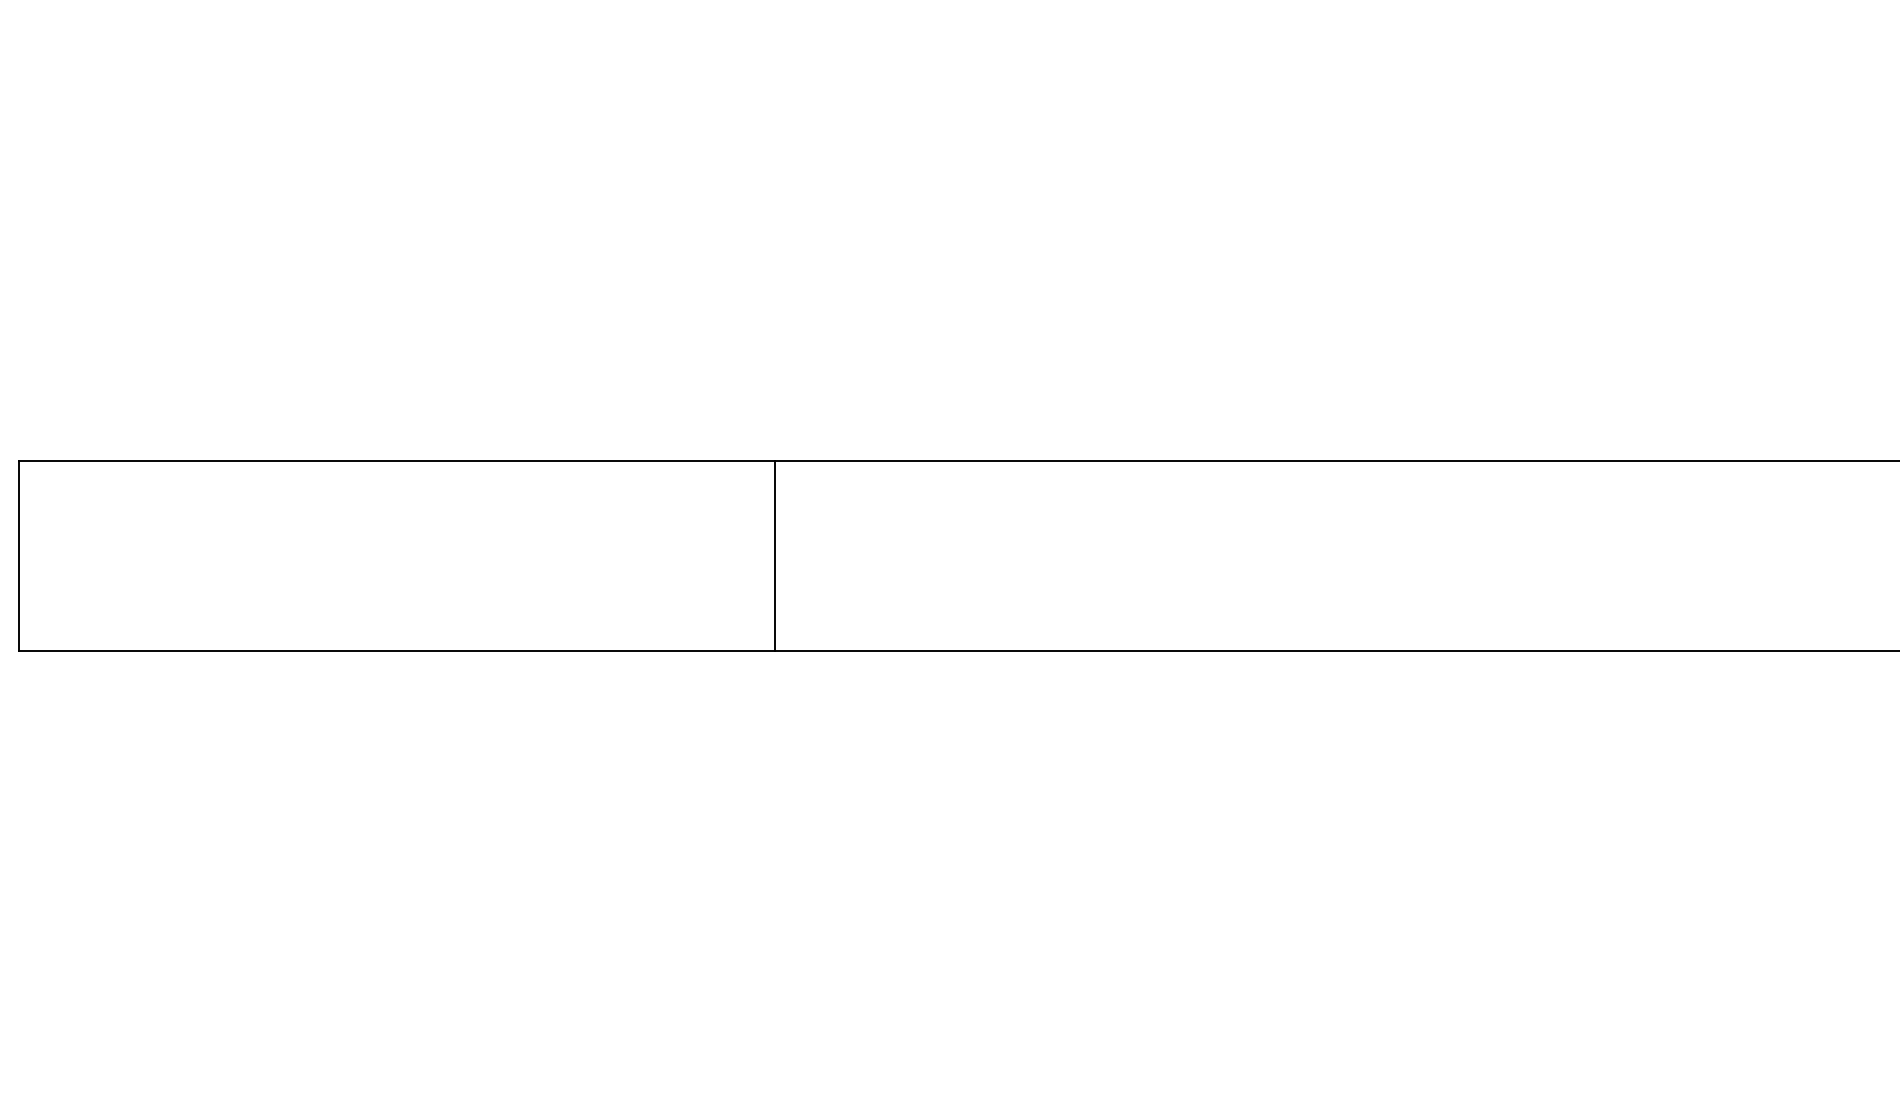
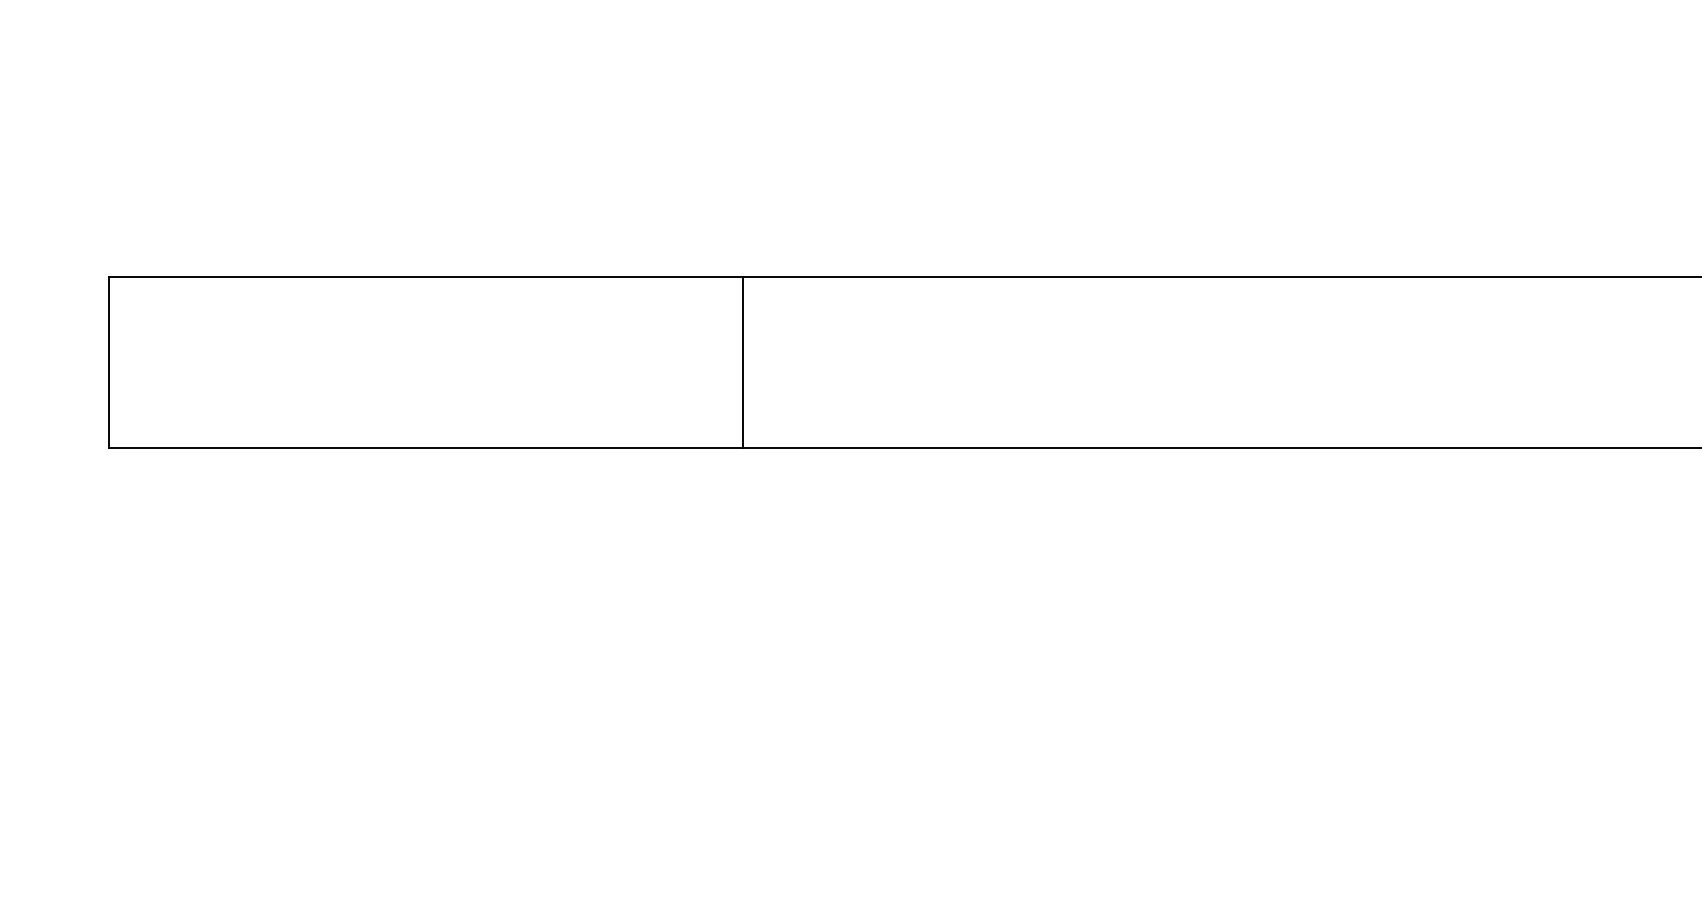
line: (775, 555) -> (743, 362), moved

